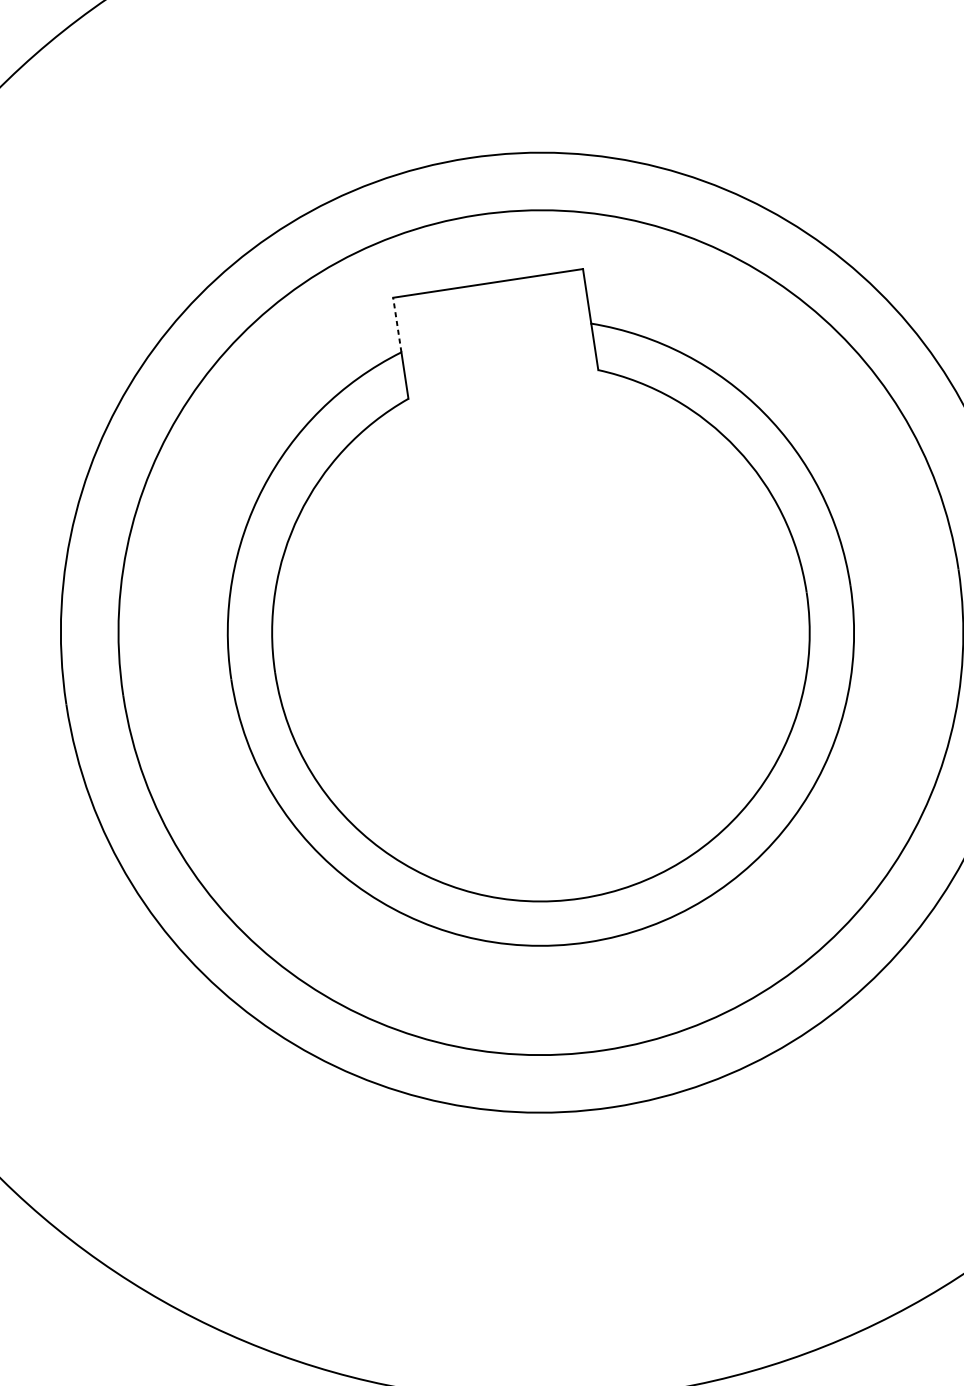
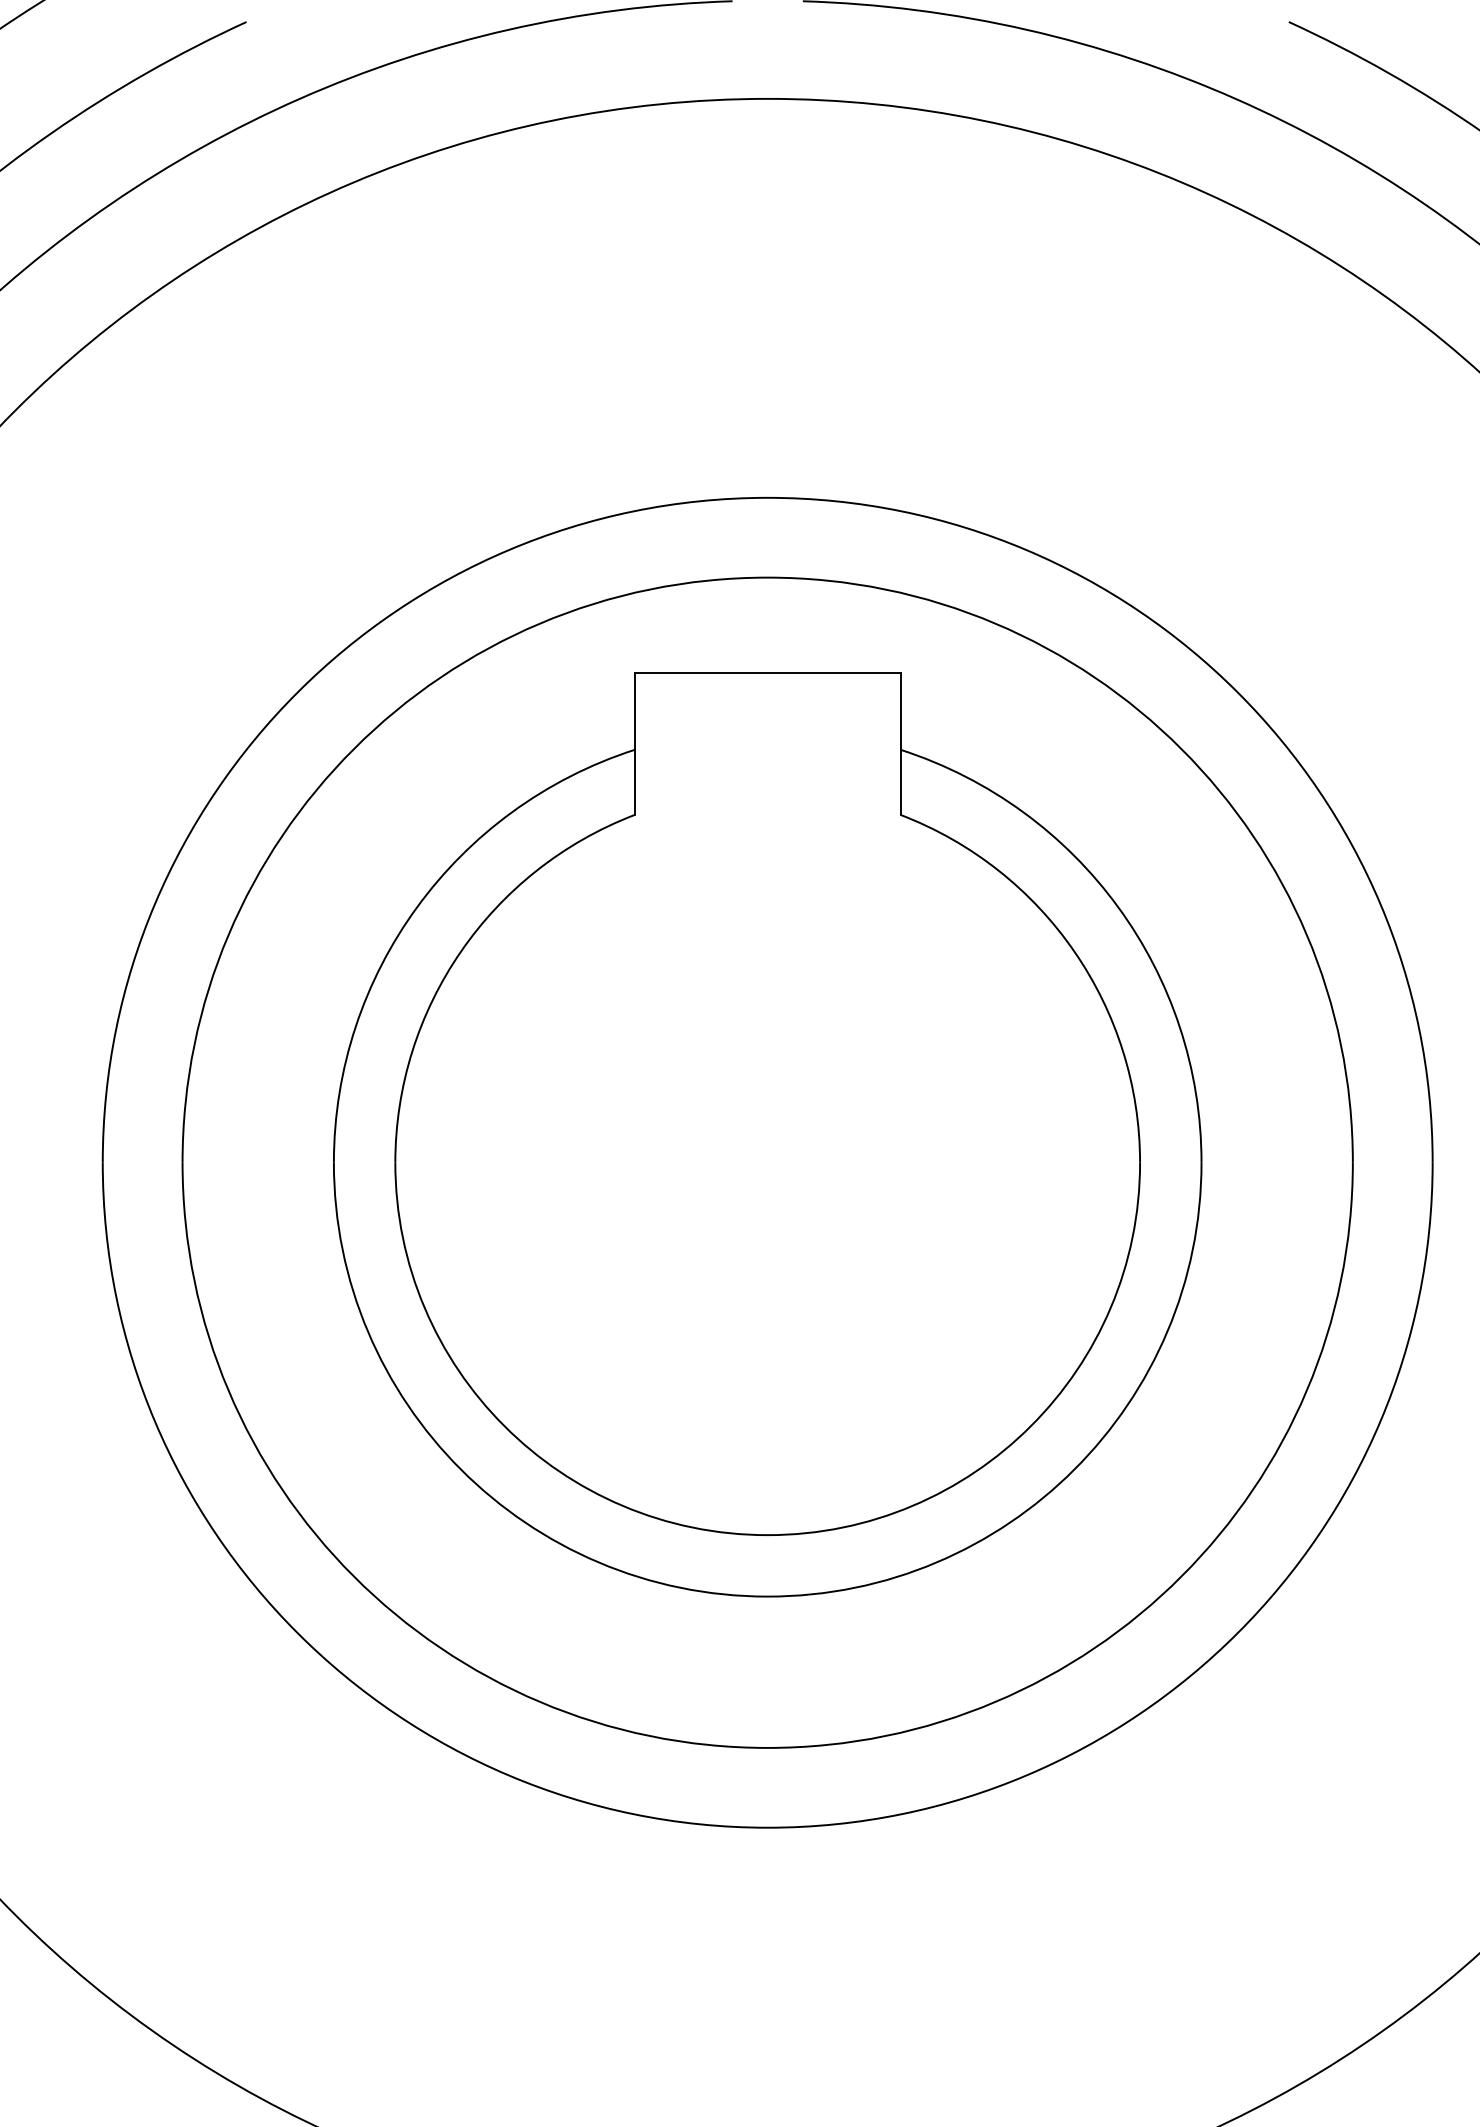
line: (397, 324) -> (634, 711), dashed -> solid

